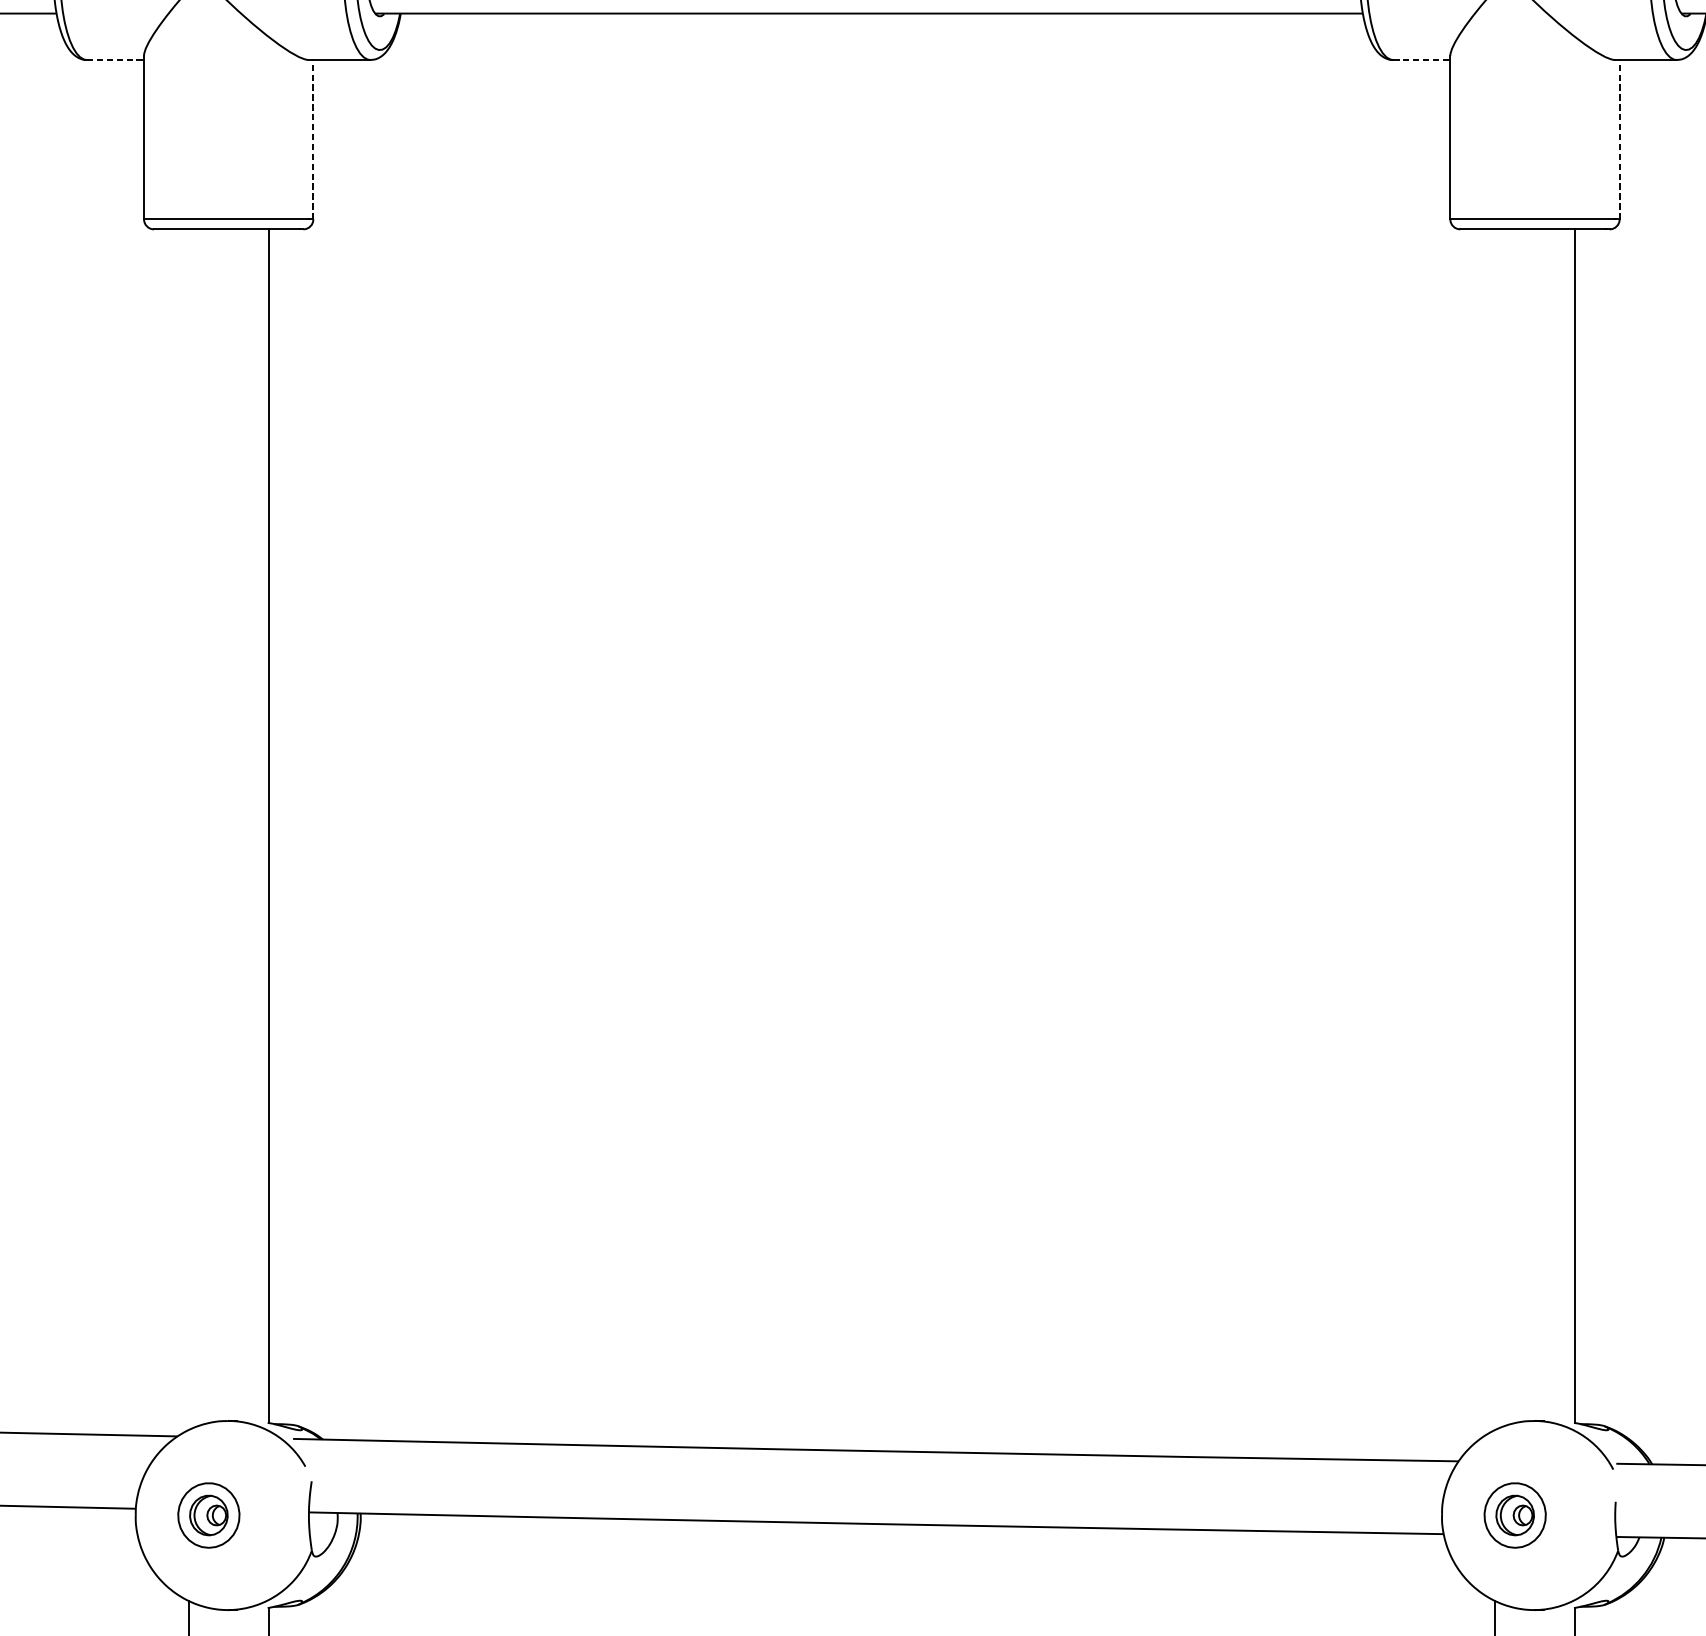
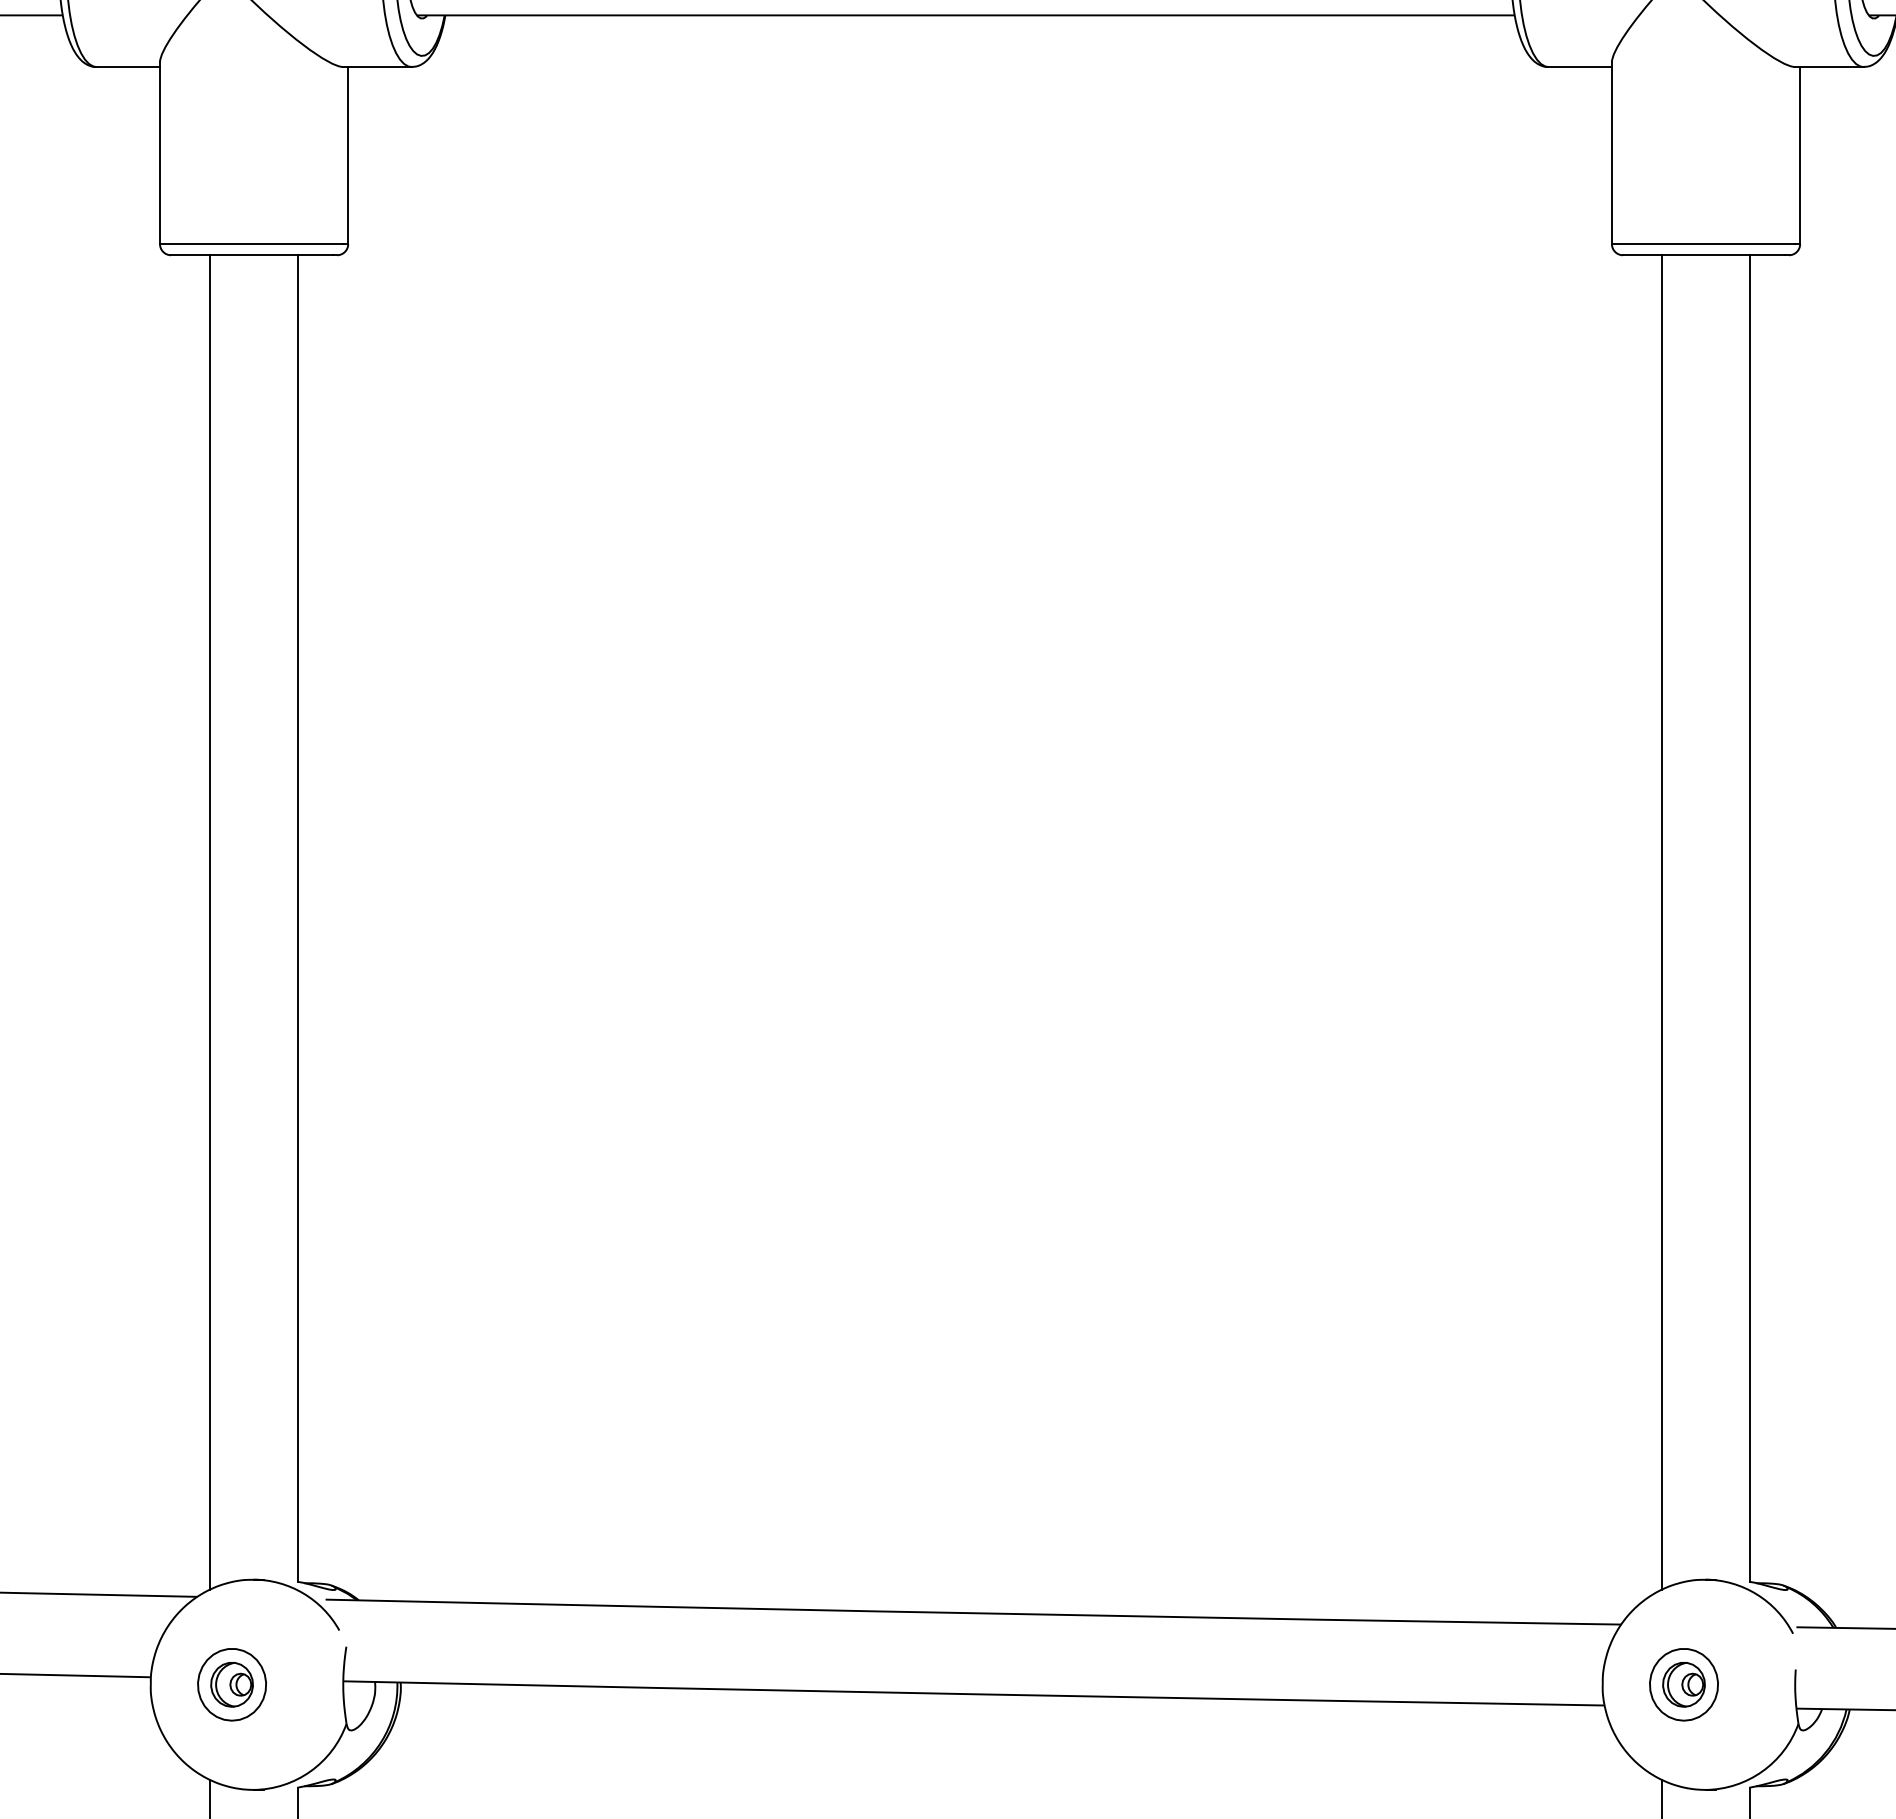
line: (115, 60) -> (128, 67), dashed -> solid
line: (1422, 60) -> (1580, 67), dashed -> solid
line: (313, 139) -> (348, 155), dashed -> solid
line: (1619, 139) -> (1800, 155), dashed -> solid
line: (188, 829) -> (209, 922), added
line: (1494, 829) -> (1661, 922), added

